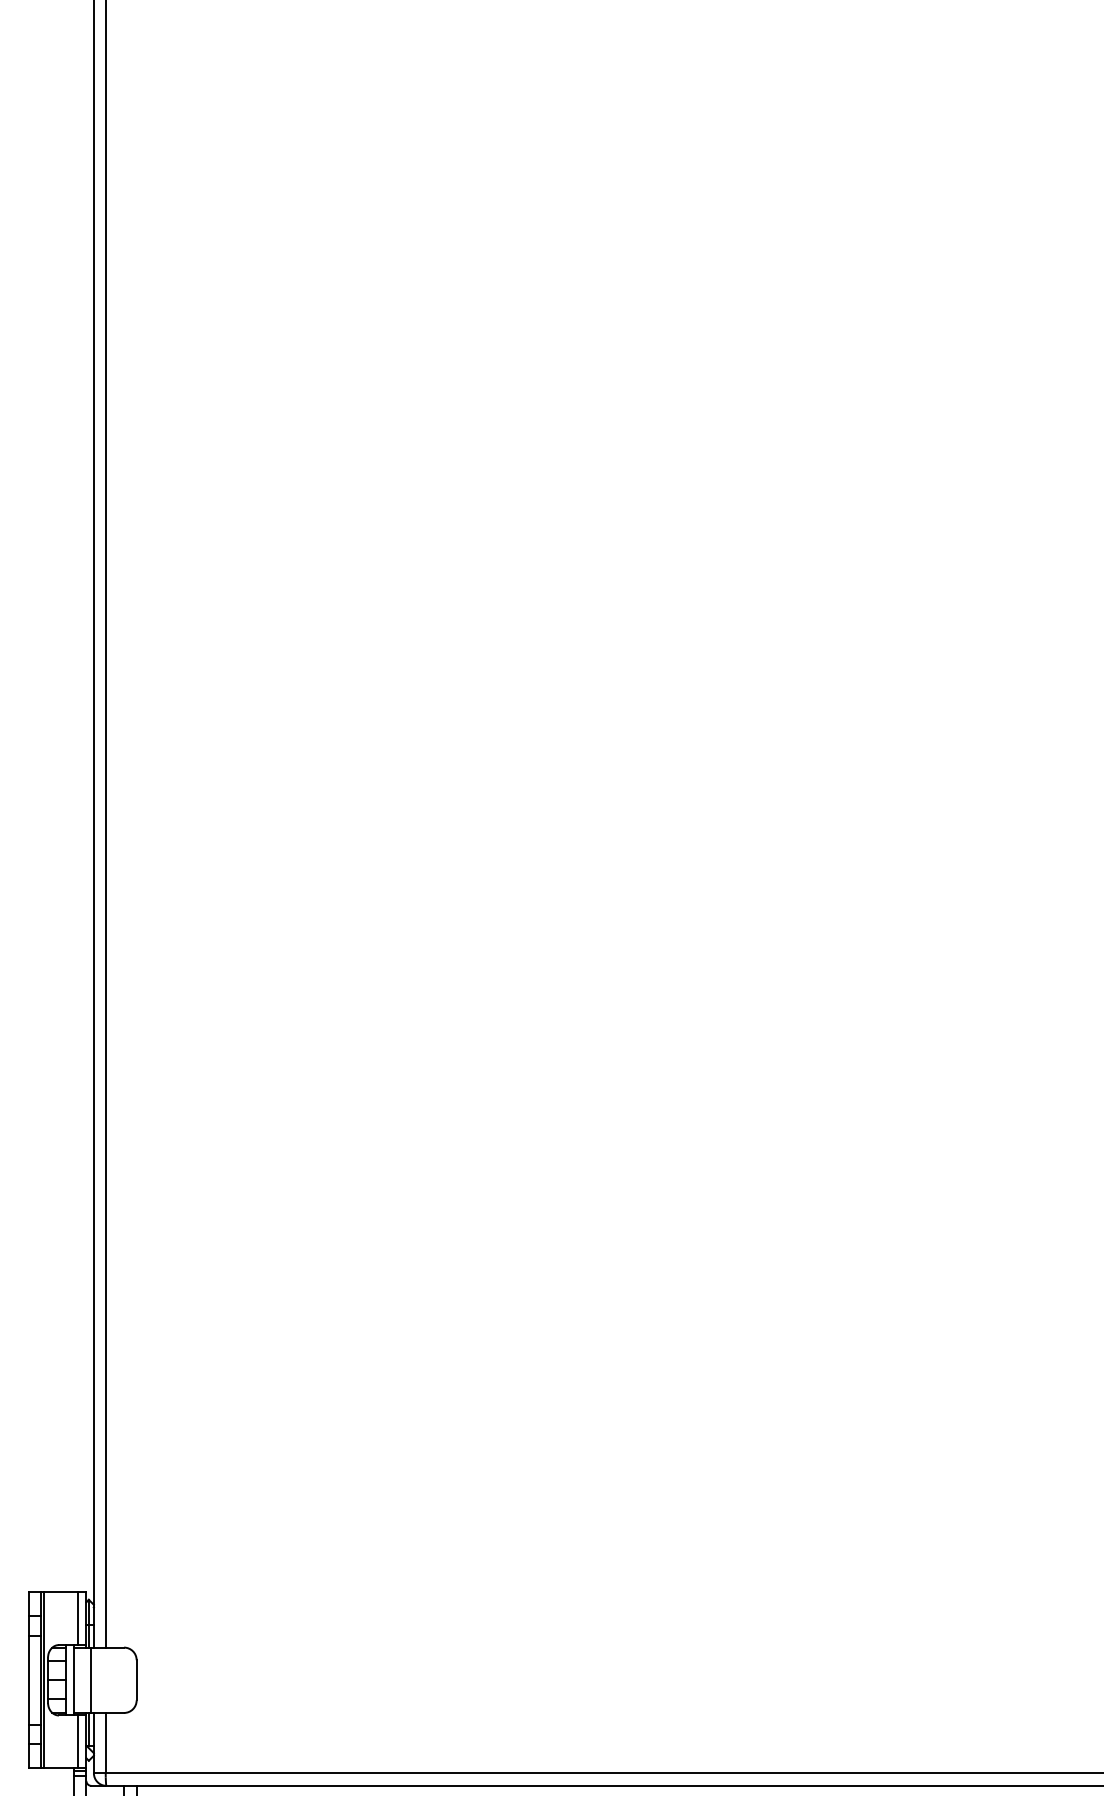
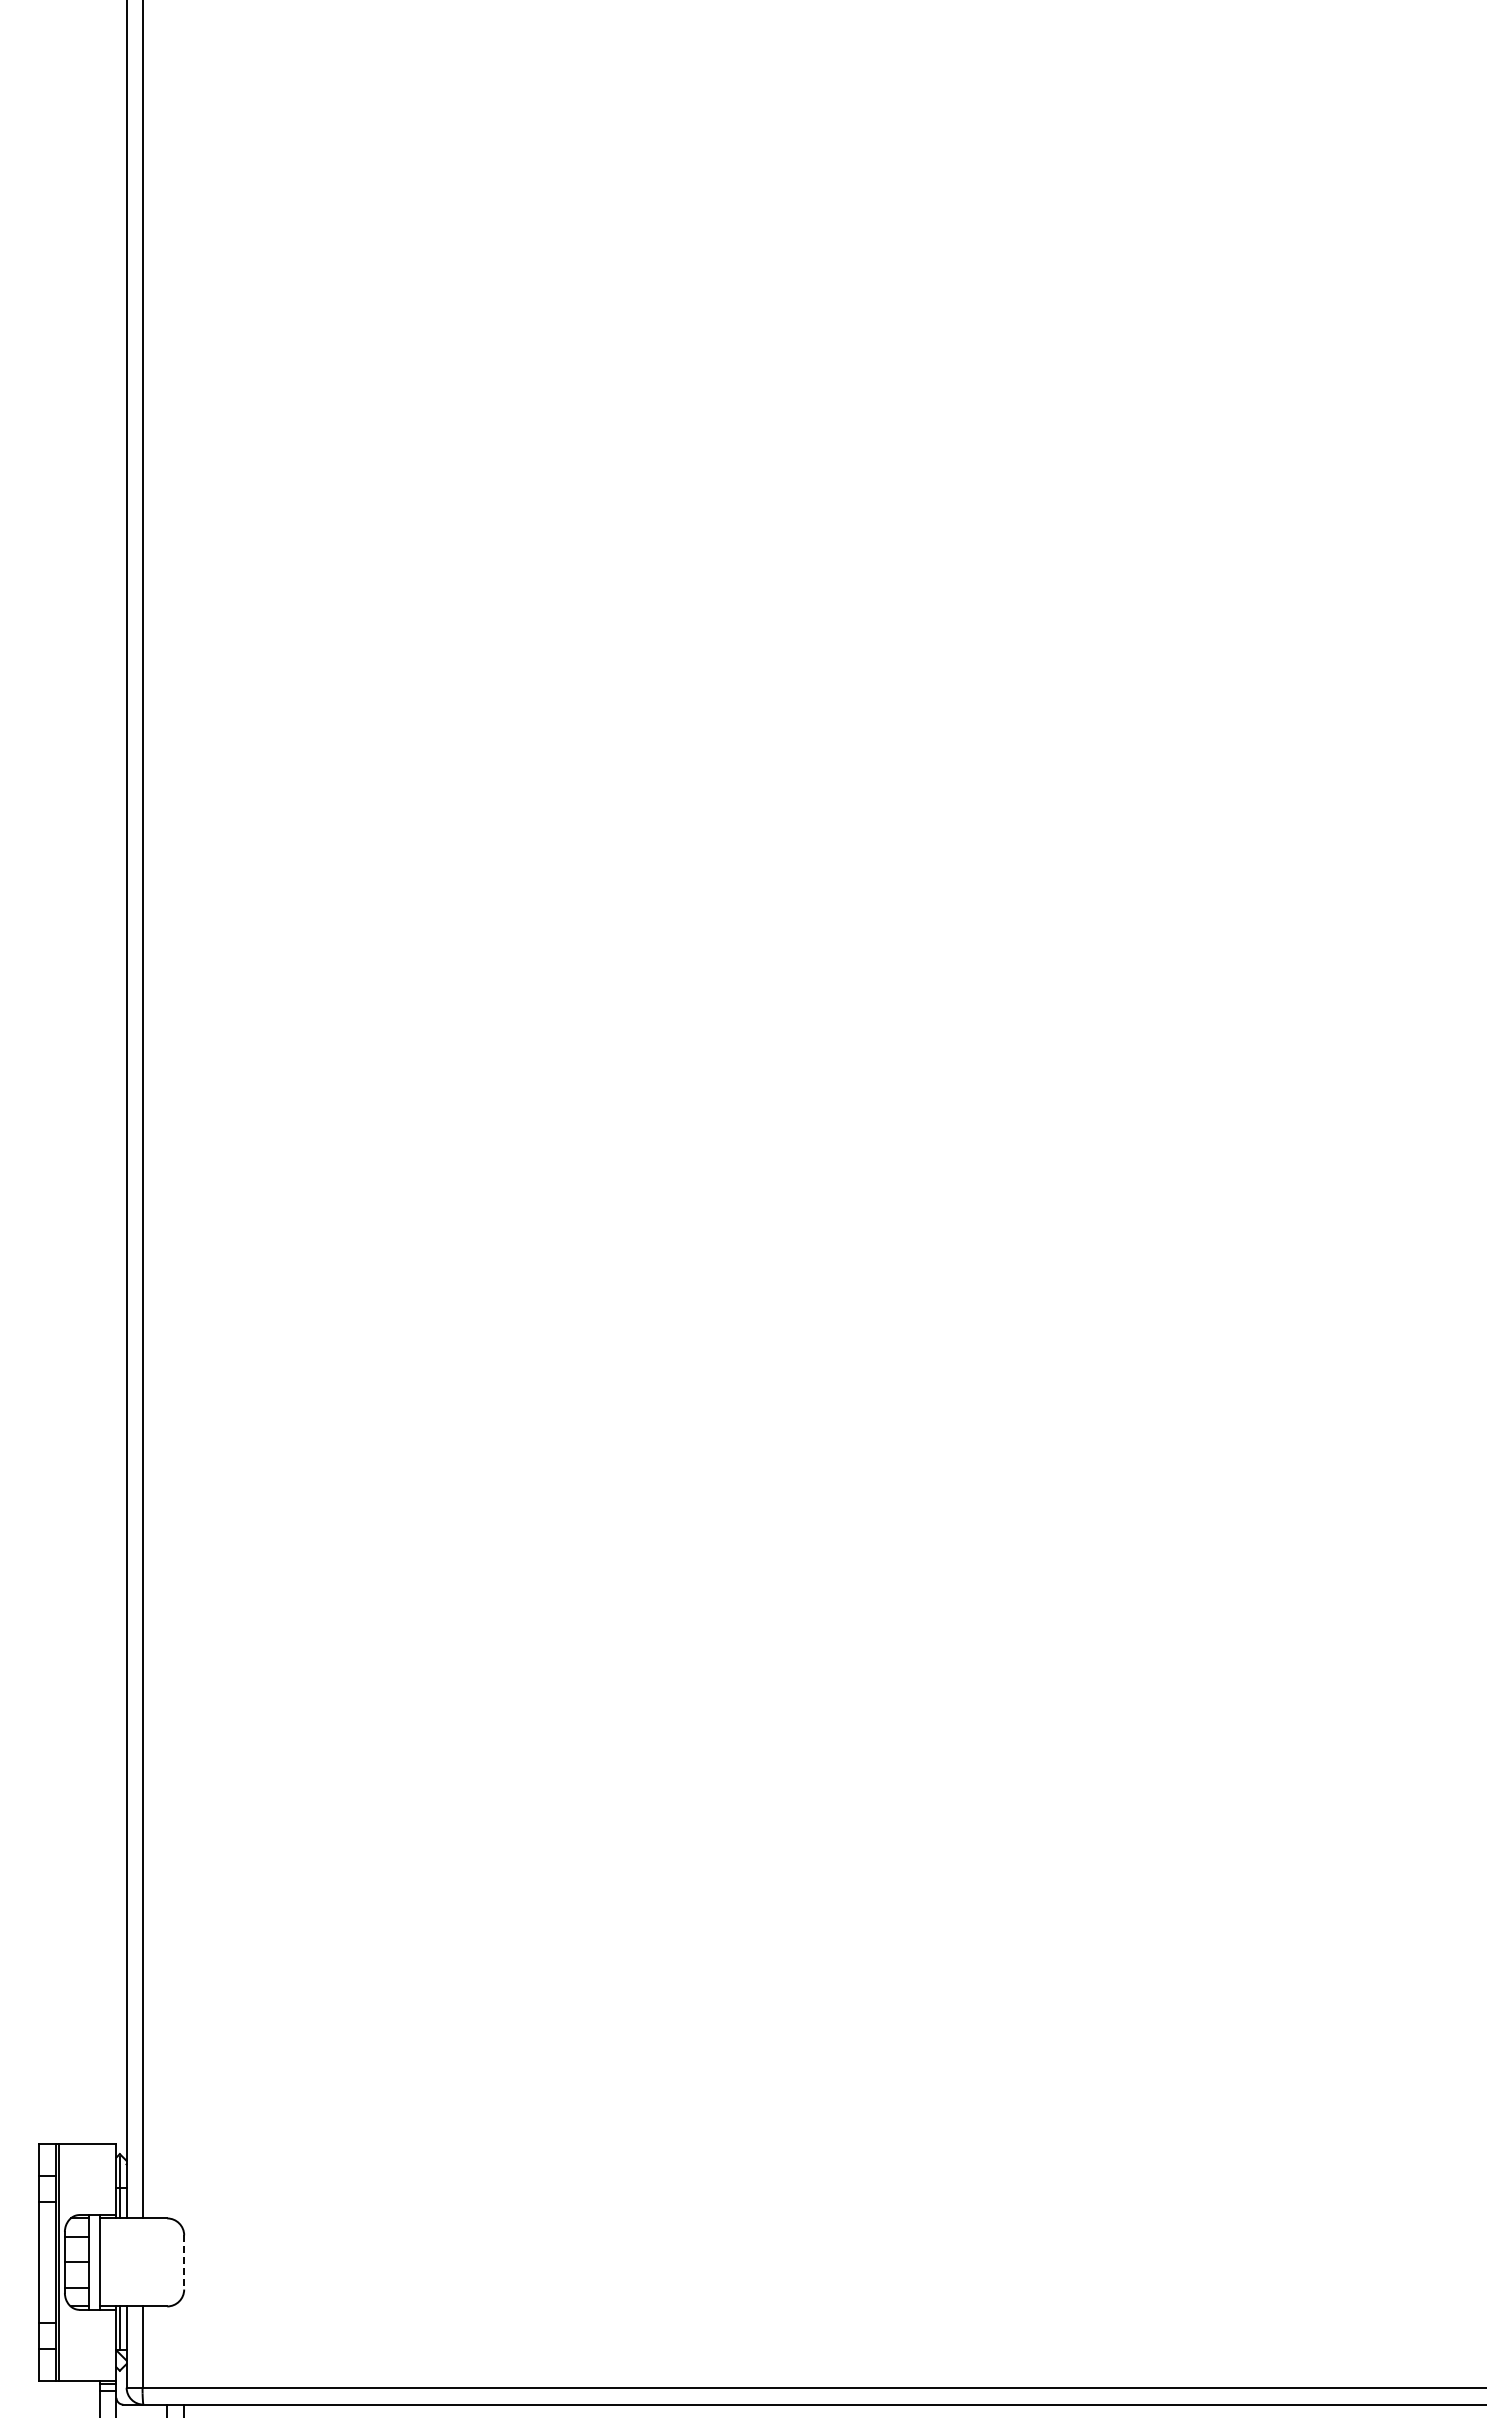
line: (77, 1618) -> (104, 2179), removed
line: (91, 1680) -> (123, 2262), removed
line: (136, 1680) -> (184, 2262), solid -> dashed
line: (77, 1741) -> (104, 2344), removed

